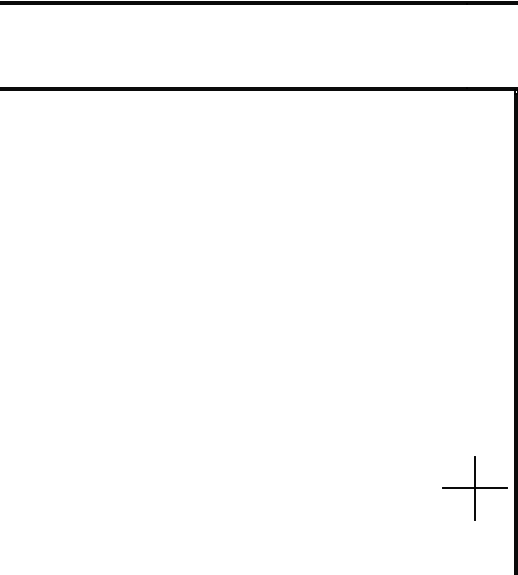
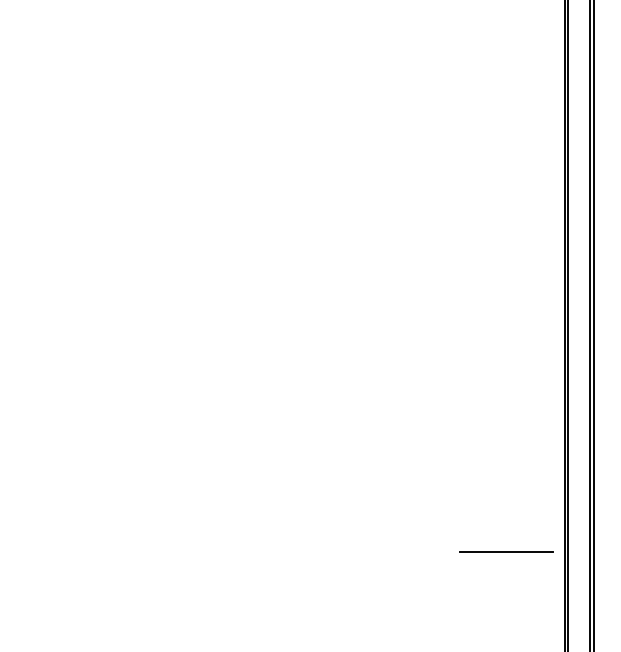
line: (474, 488) -> (506, 551), removed

